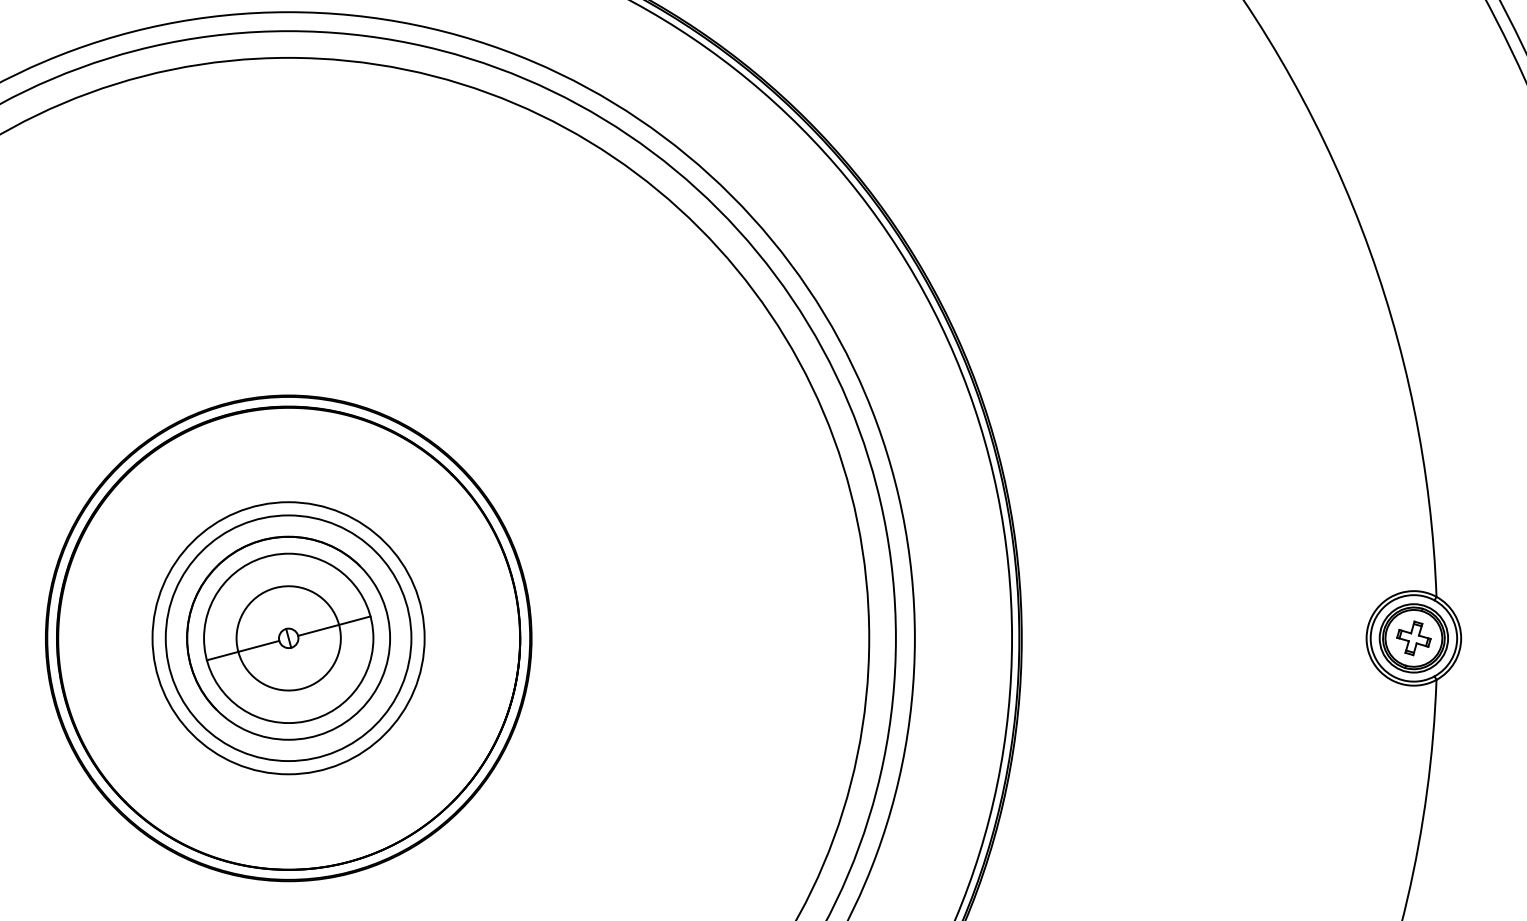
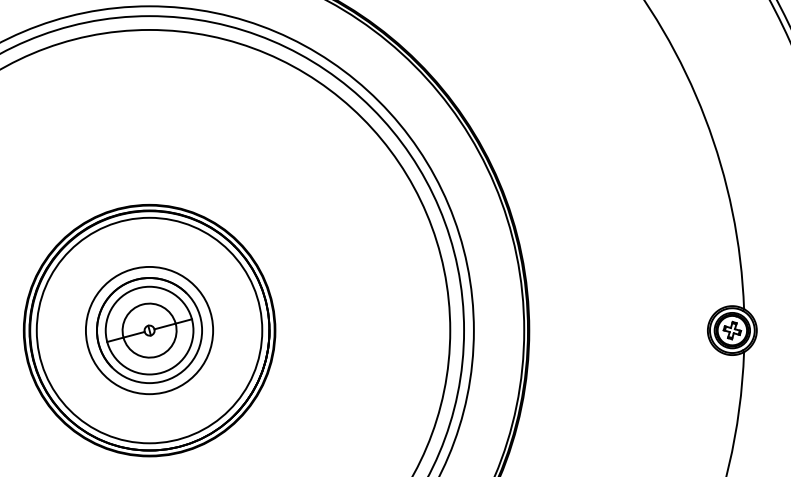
circle: (288, 638) -> (149, 330), size x1.6

